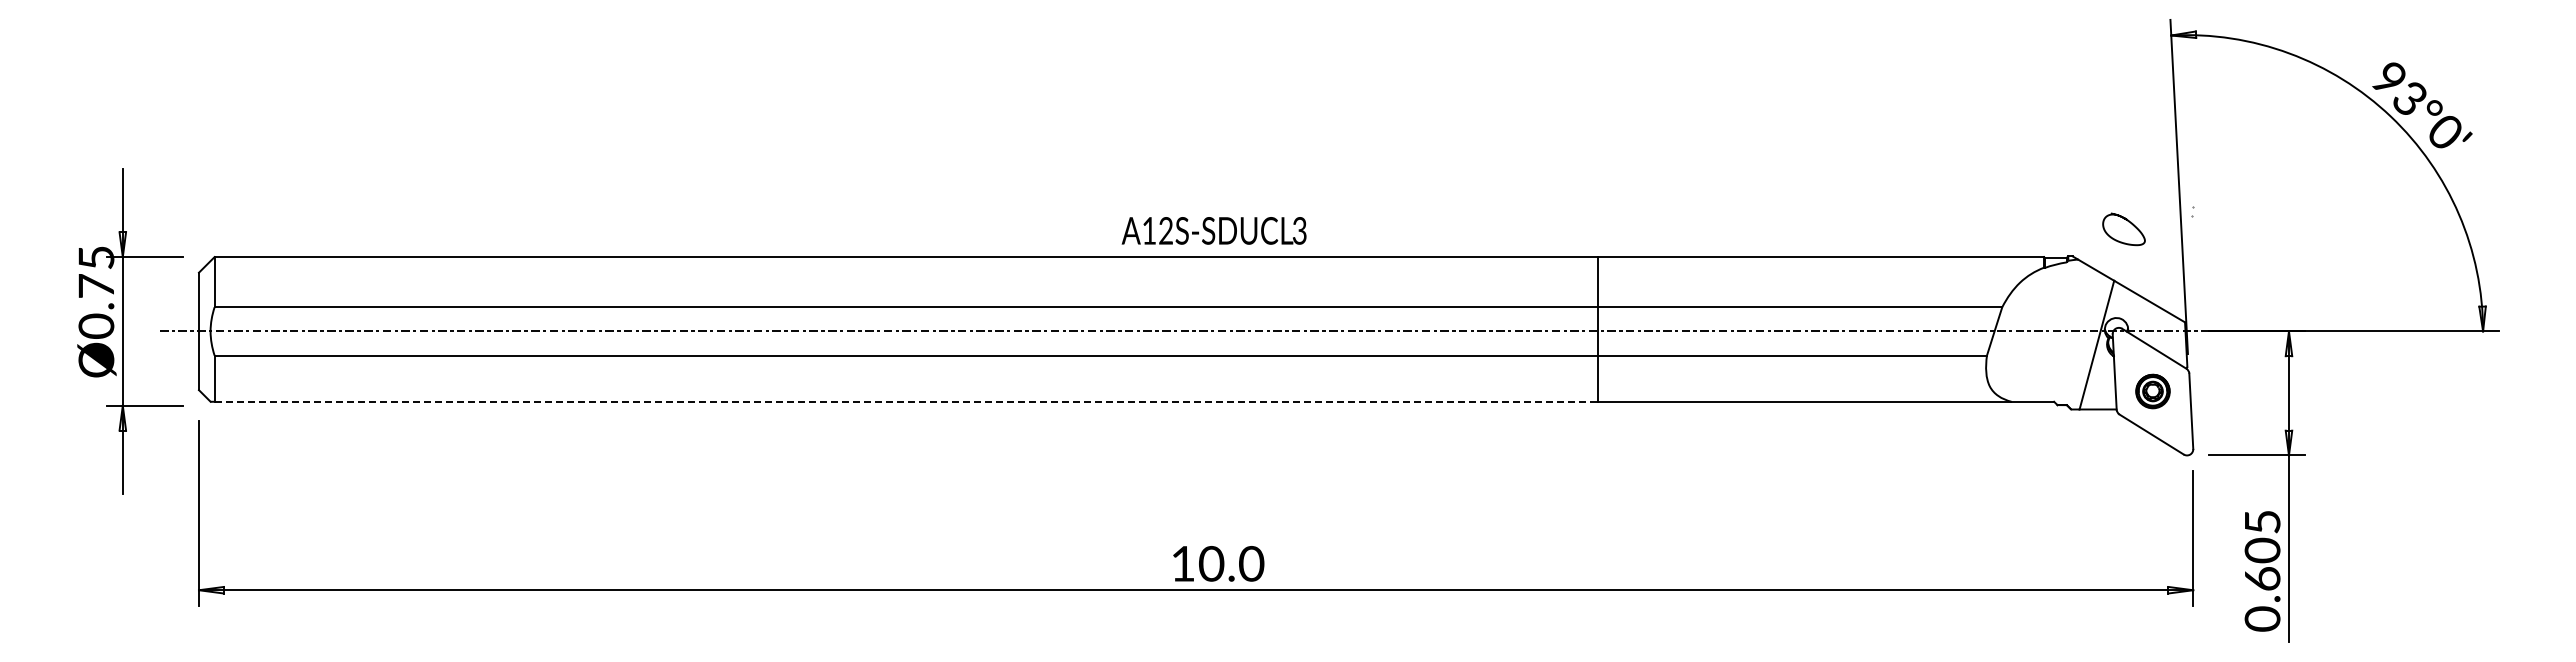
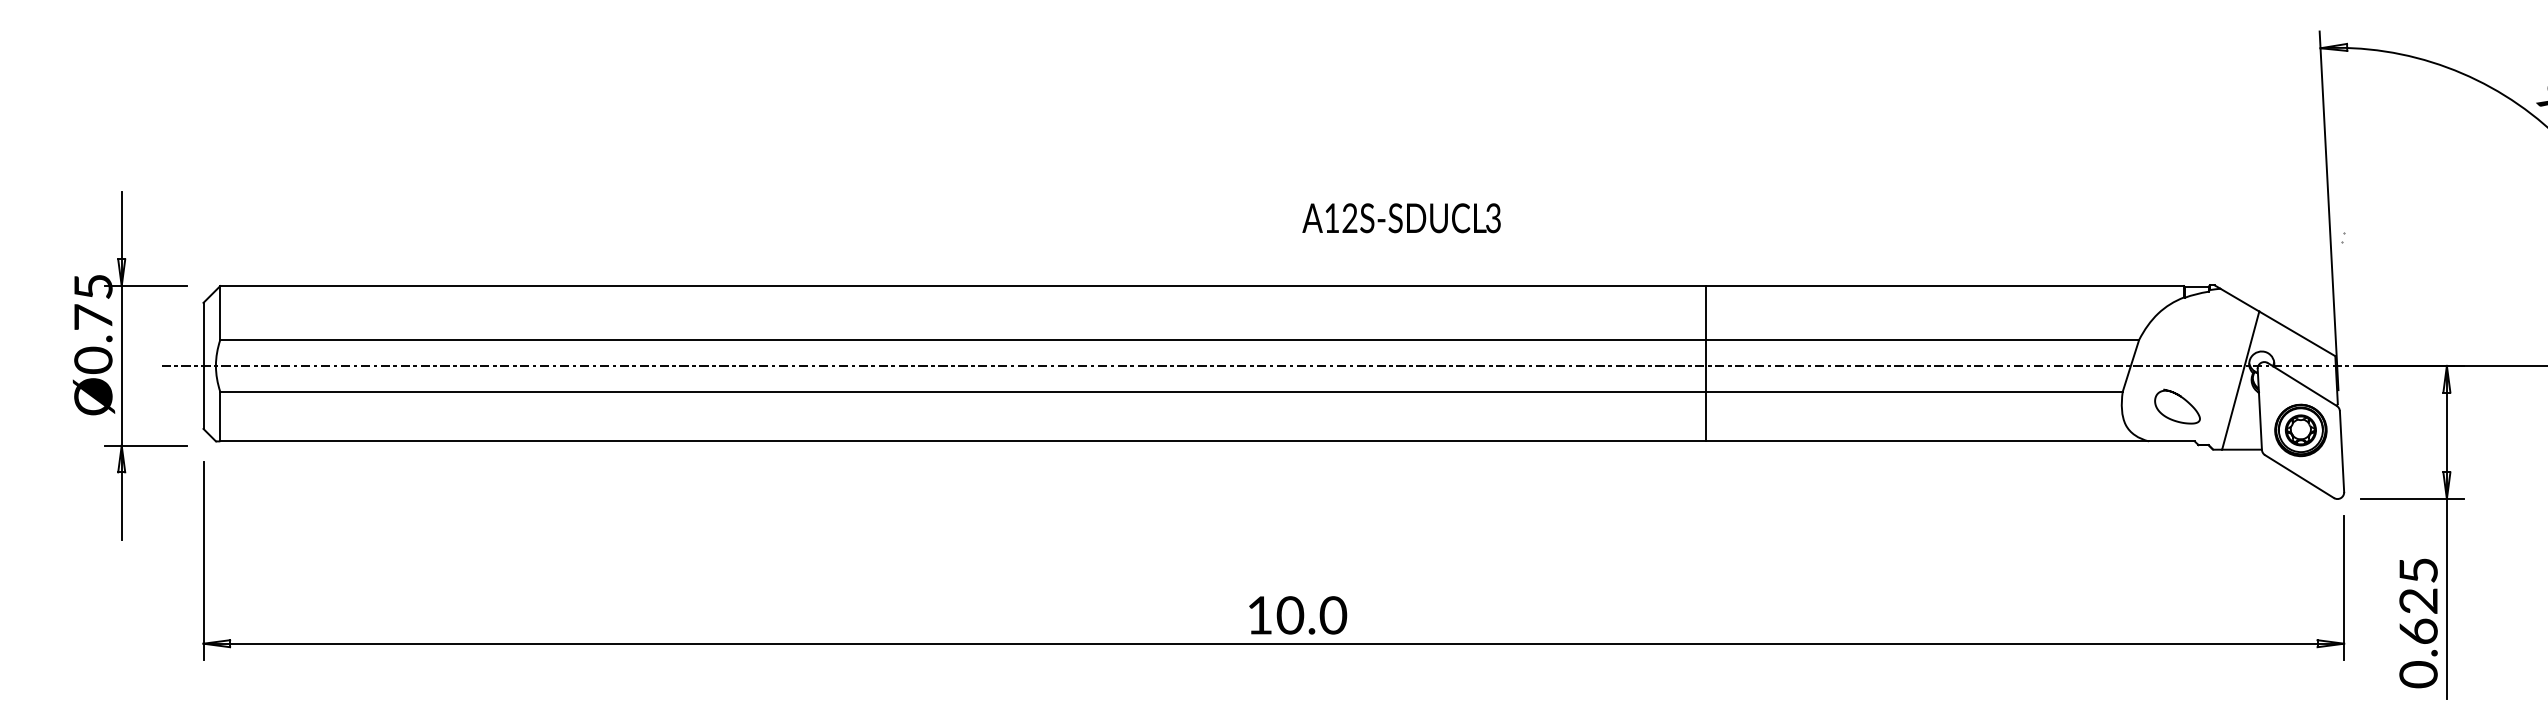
curve: (2128, 222) -> (2182, 399), moved
text: (1213, 230) -> (1400, 217), moved
part: (2152, 391) -> (2300, 430), size x1.43
line: (906, 401) -> (962, 441), dashed -> solid
text: (2262, 550) -> (2418, 601), 0.605 -> 0.625

